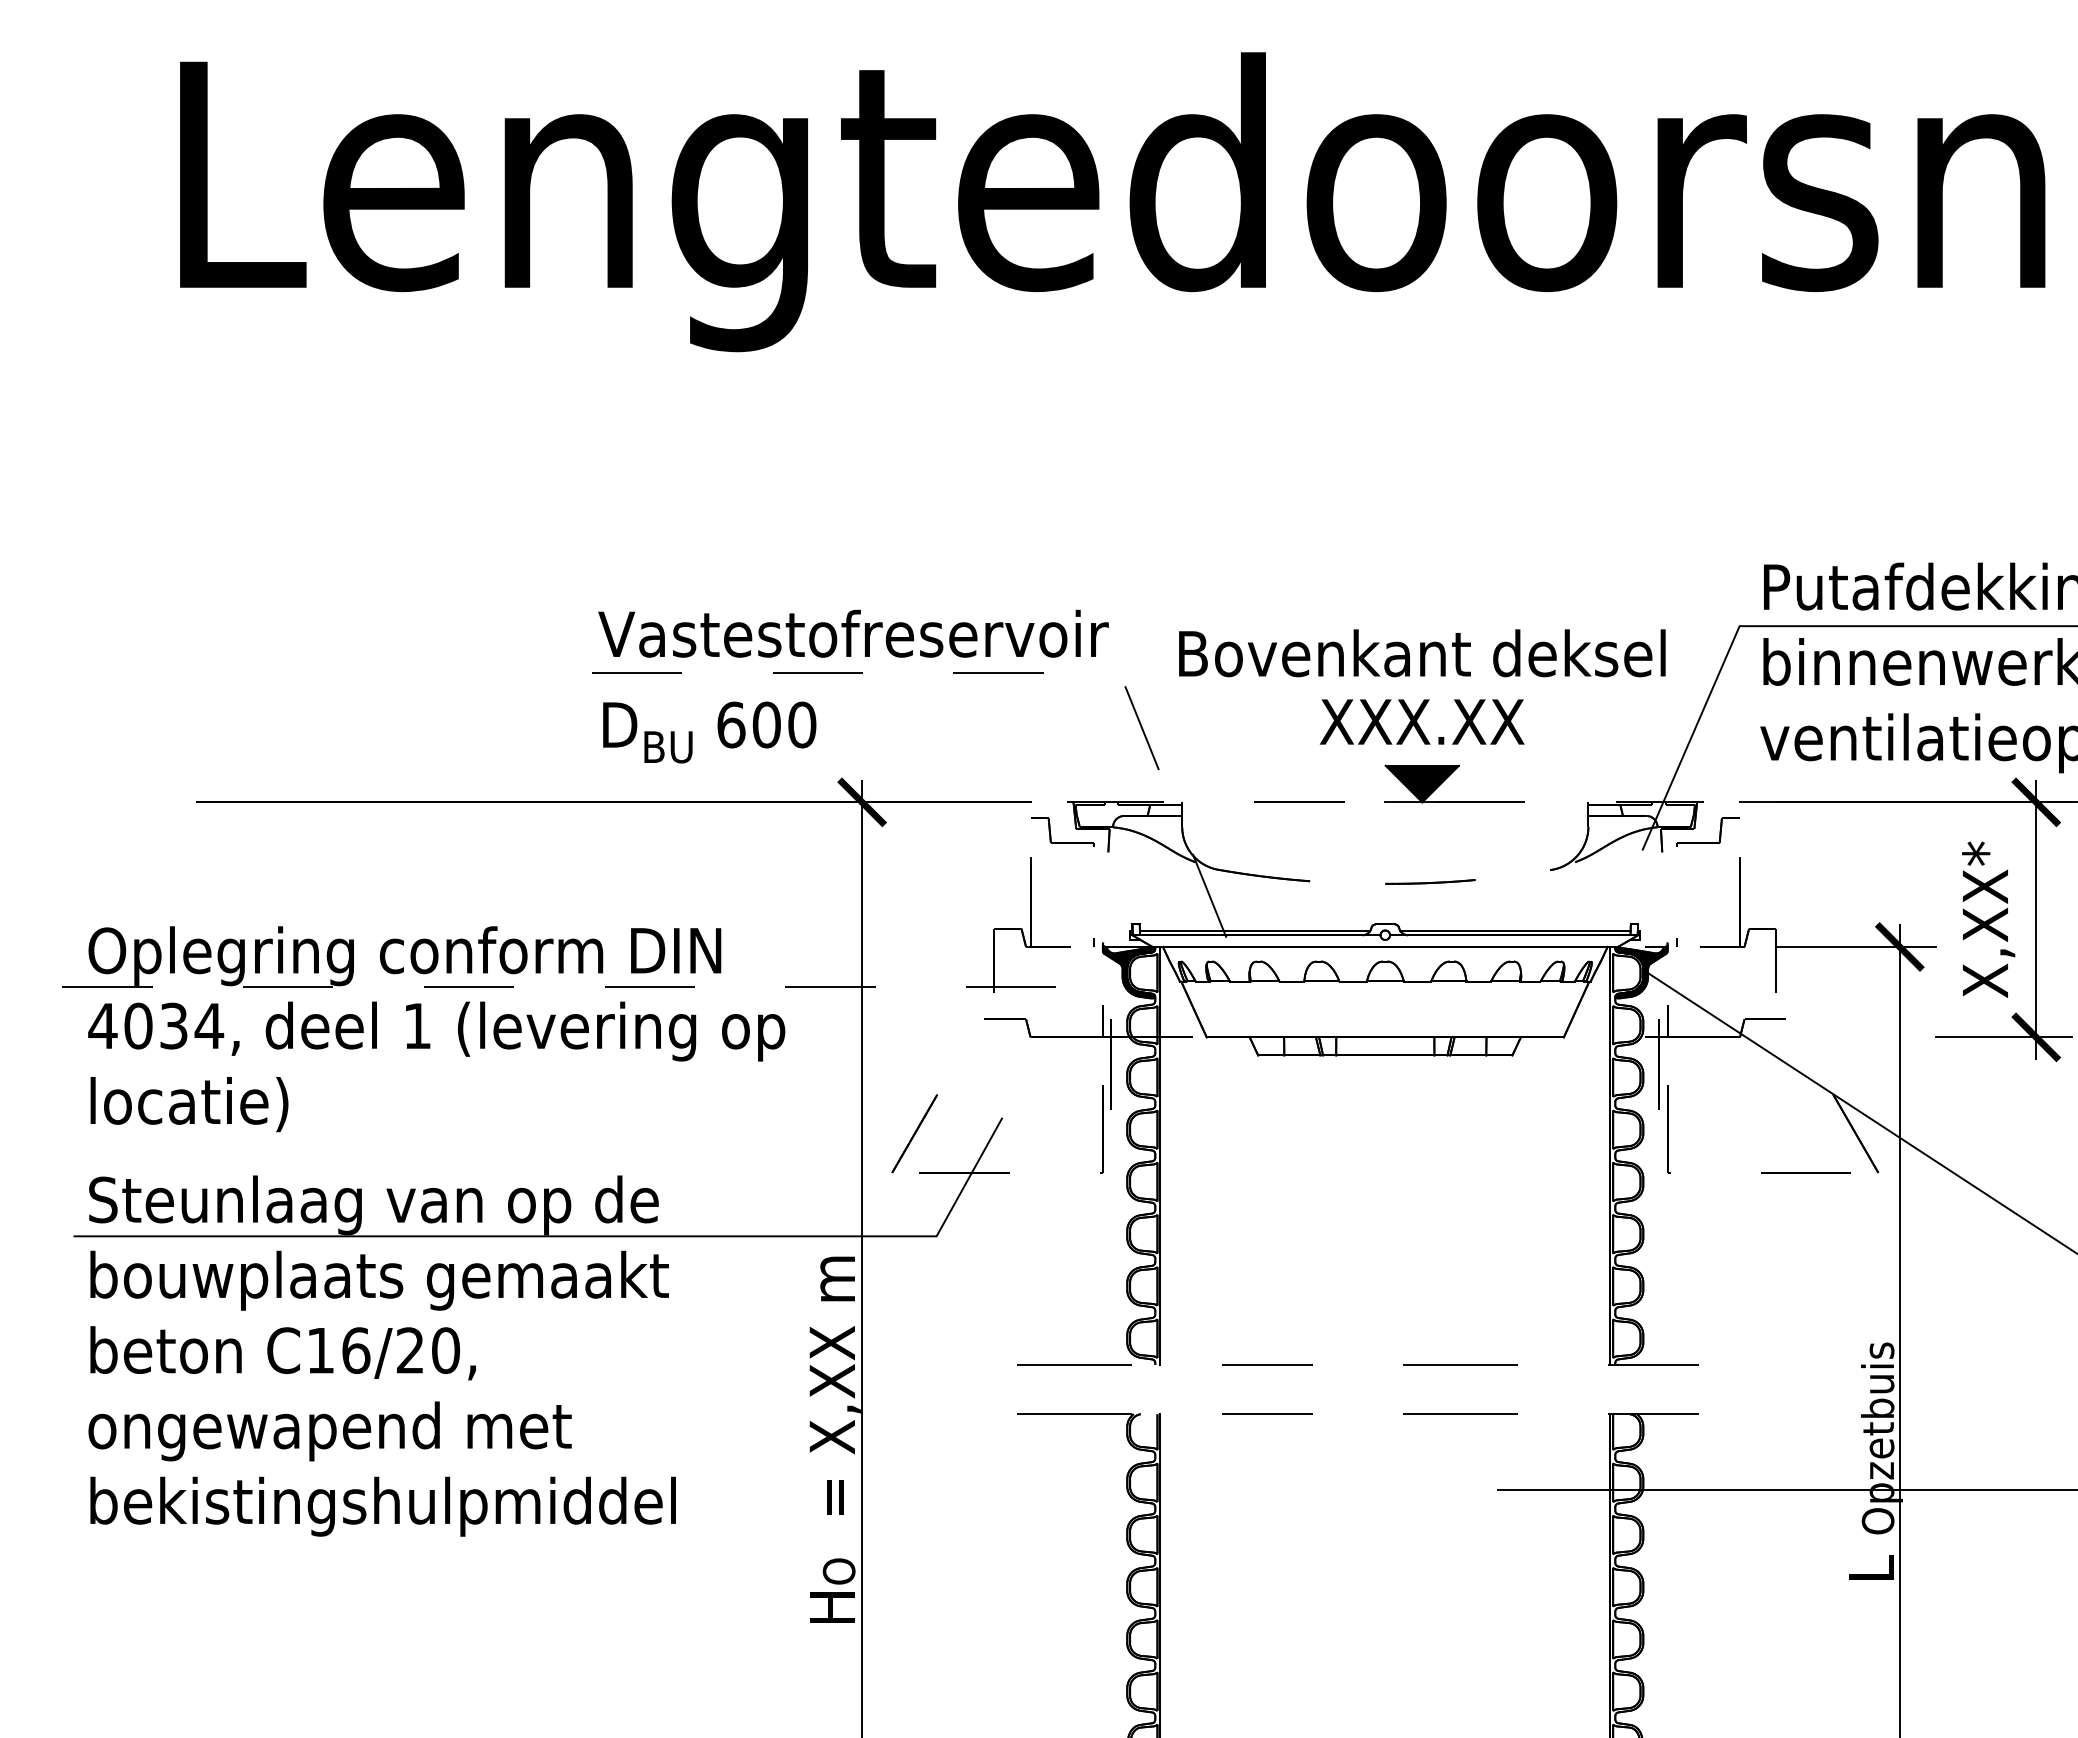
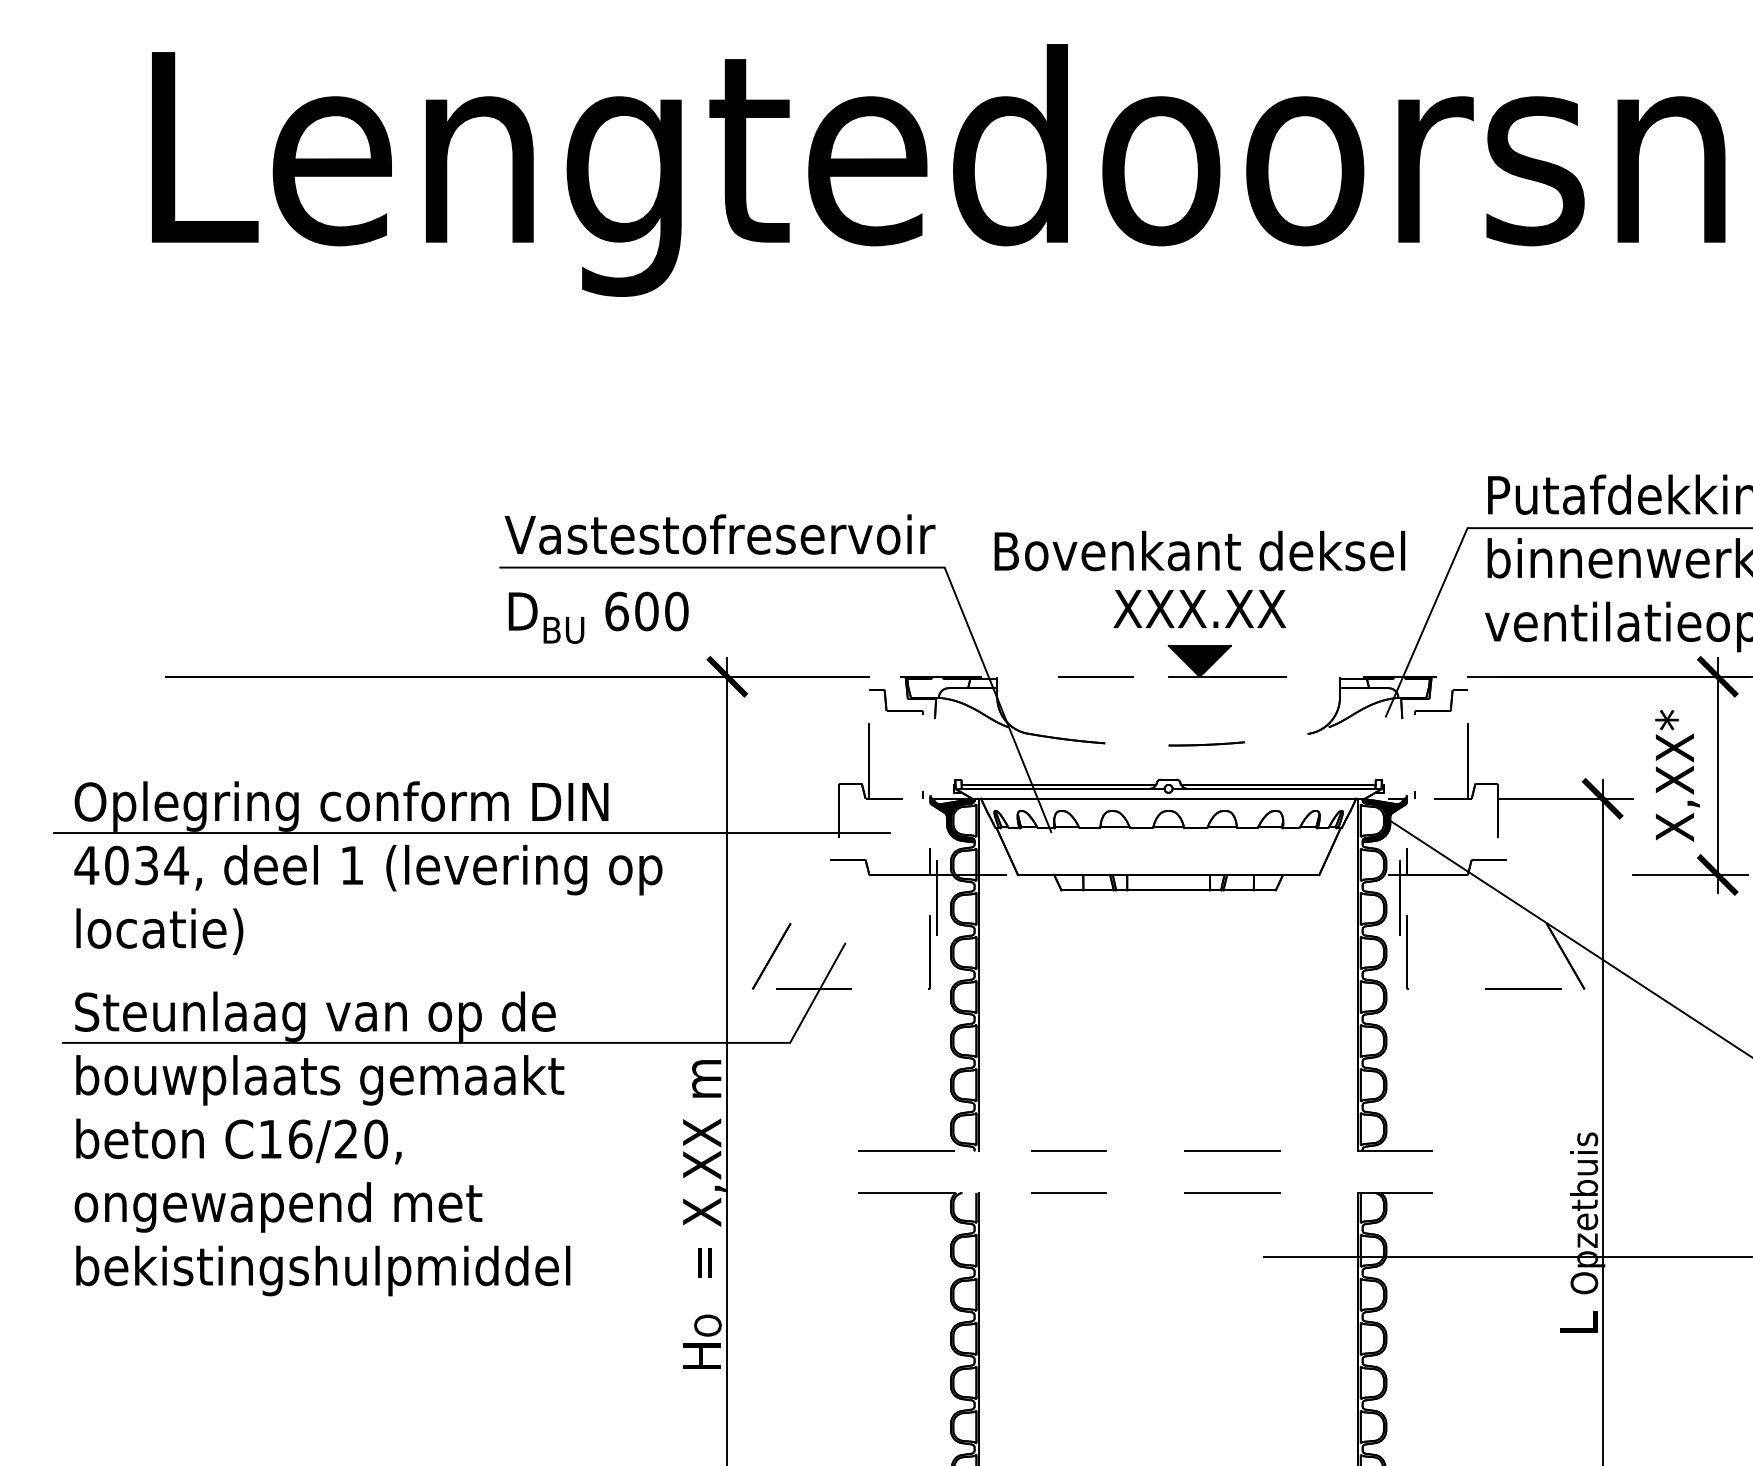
line: (1026, 672) -> (865, 567), dashed -> solid
line: (559, 987) -> (471, 832), dashed -> solid

